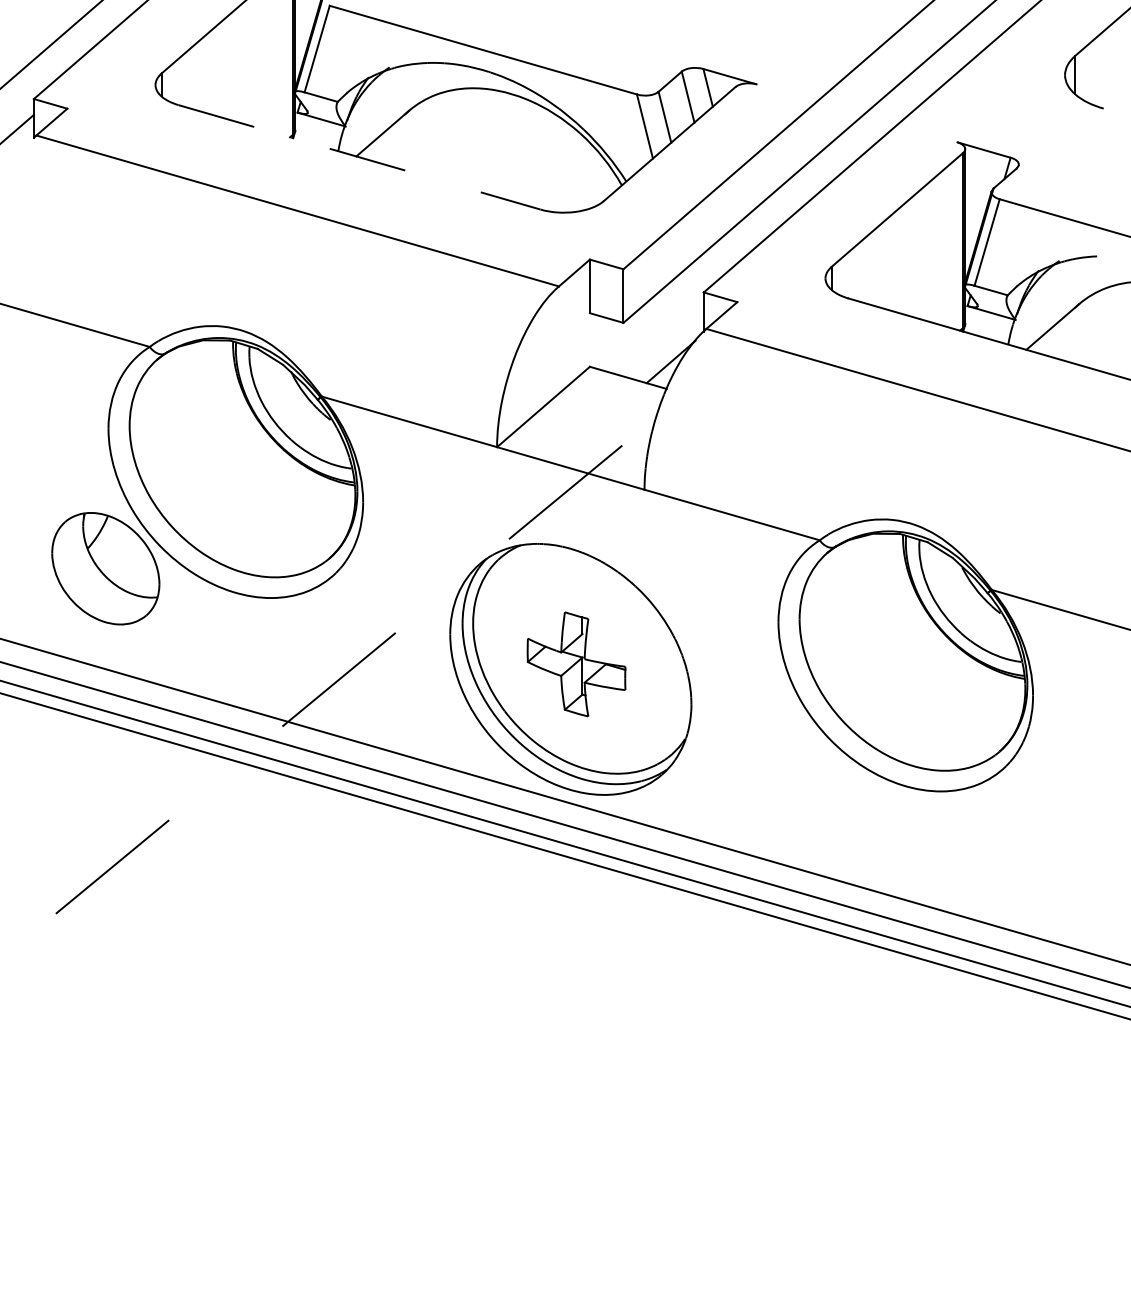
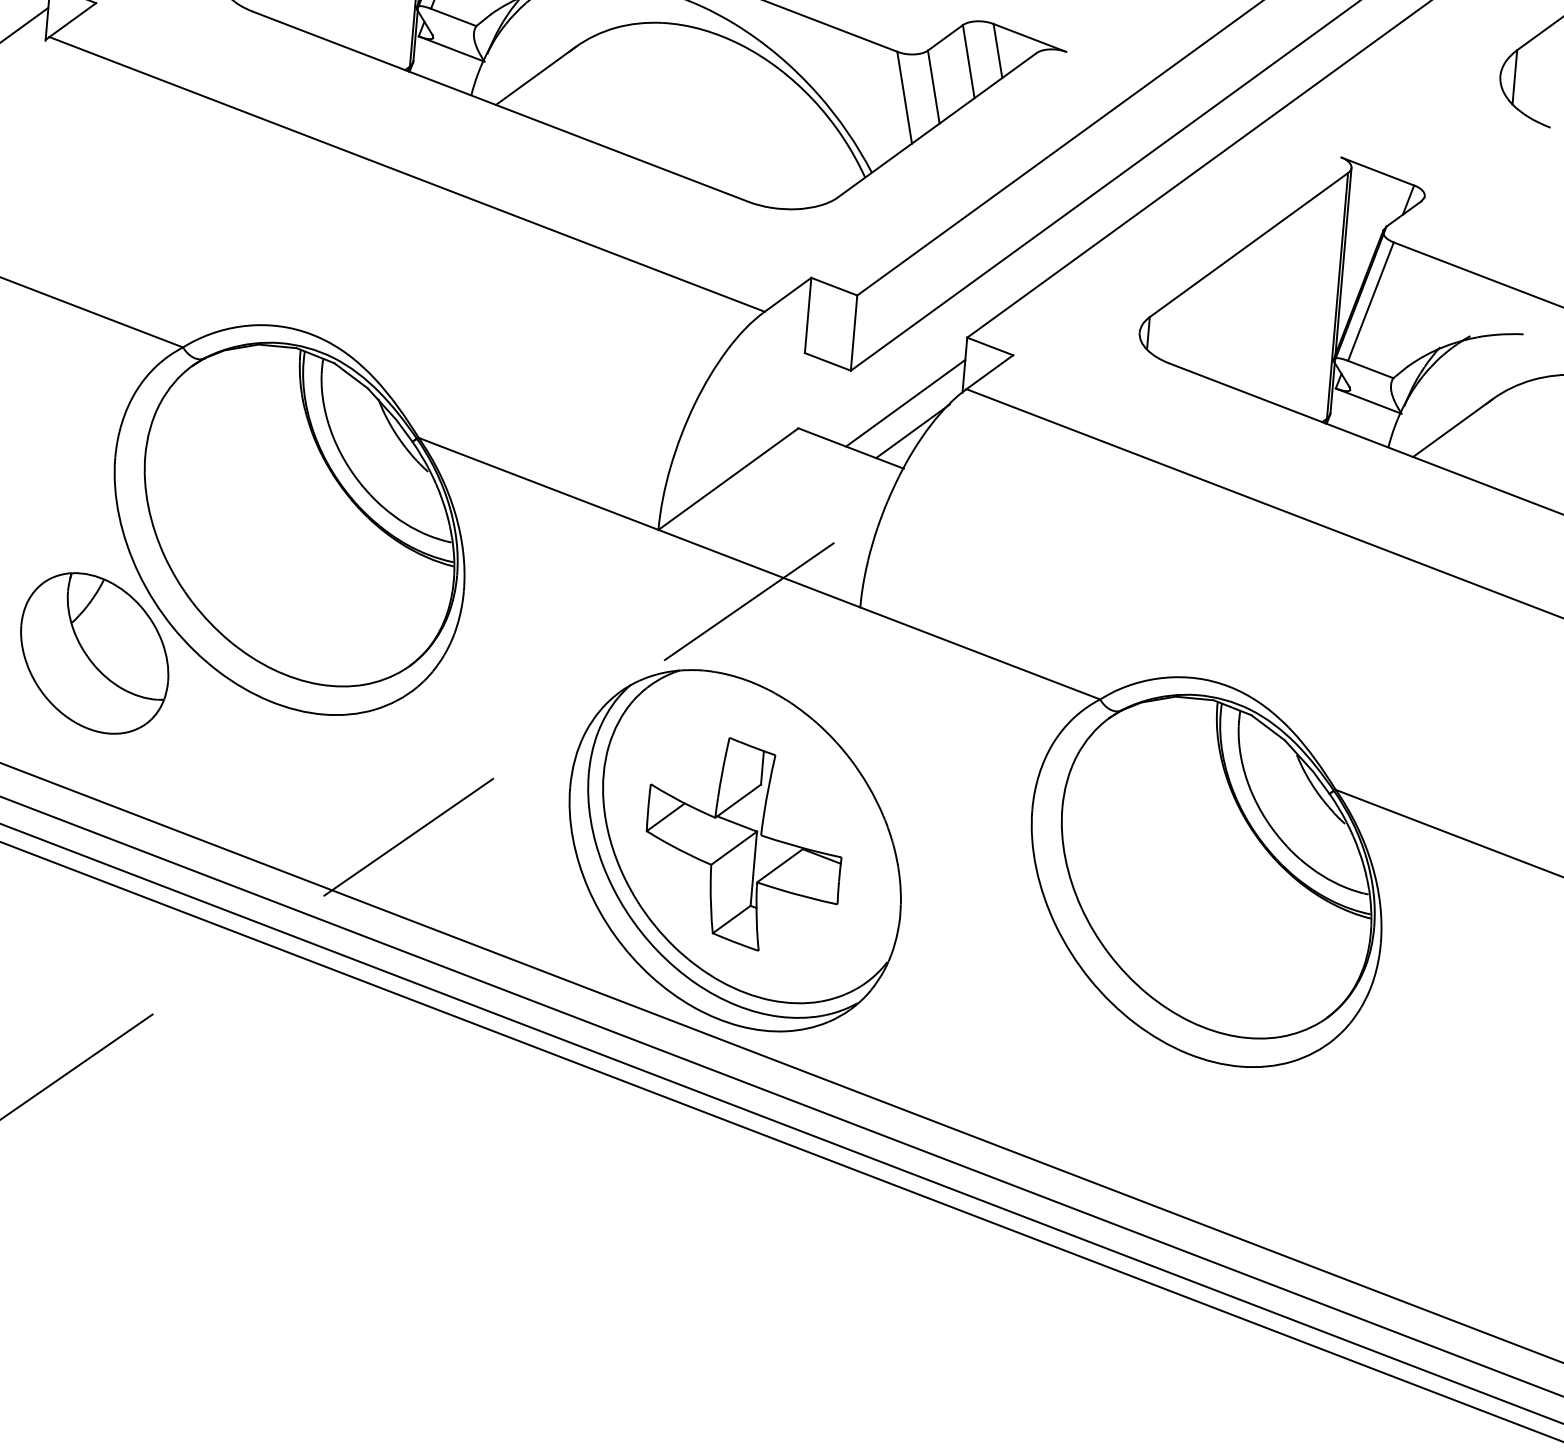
line: (360, 157) -> (501, 106), dashed -> solid
line: (663, 342) -> (904, 403), added
part: (576, 664) -> (743, 844), size x1.43

